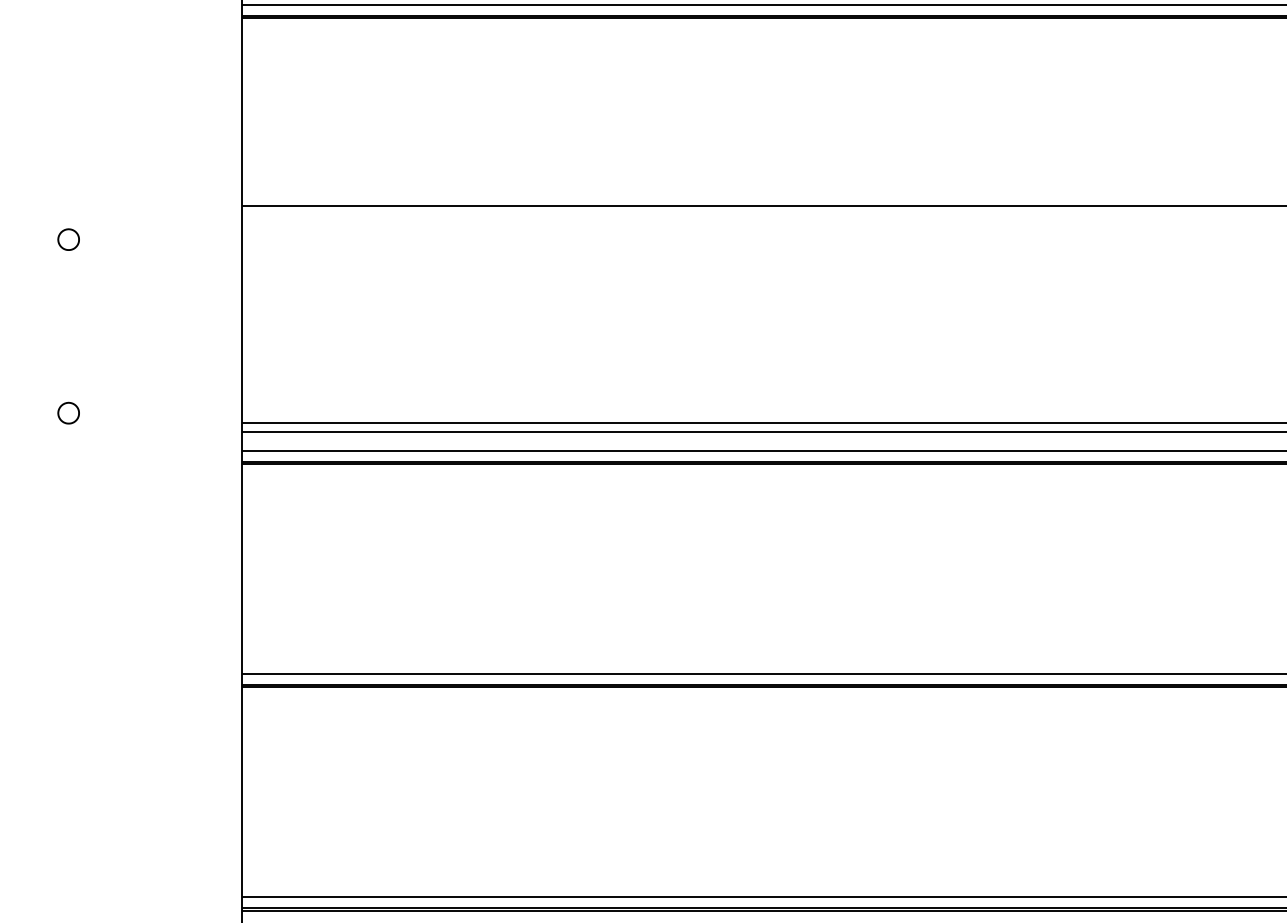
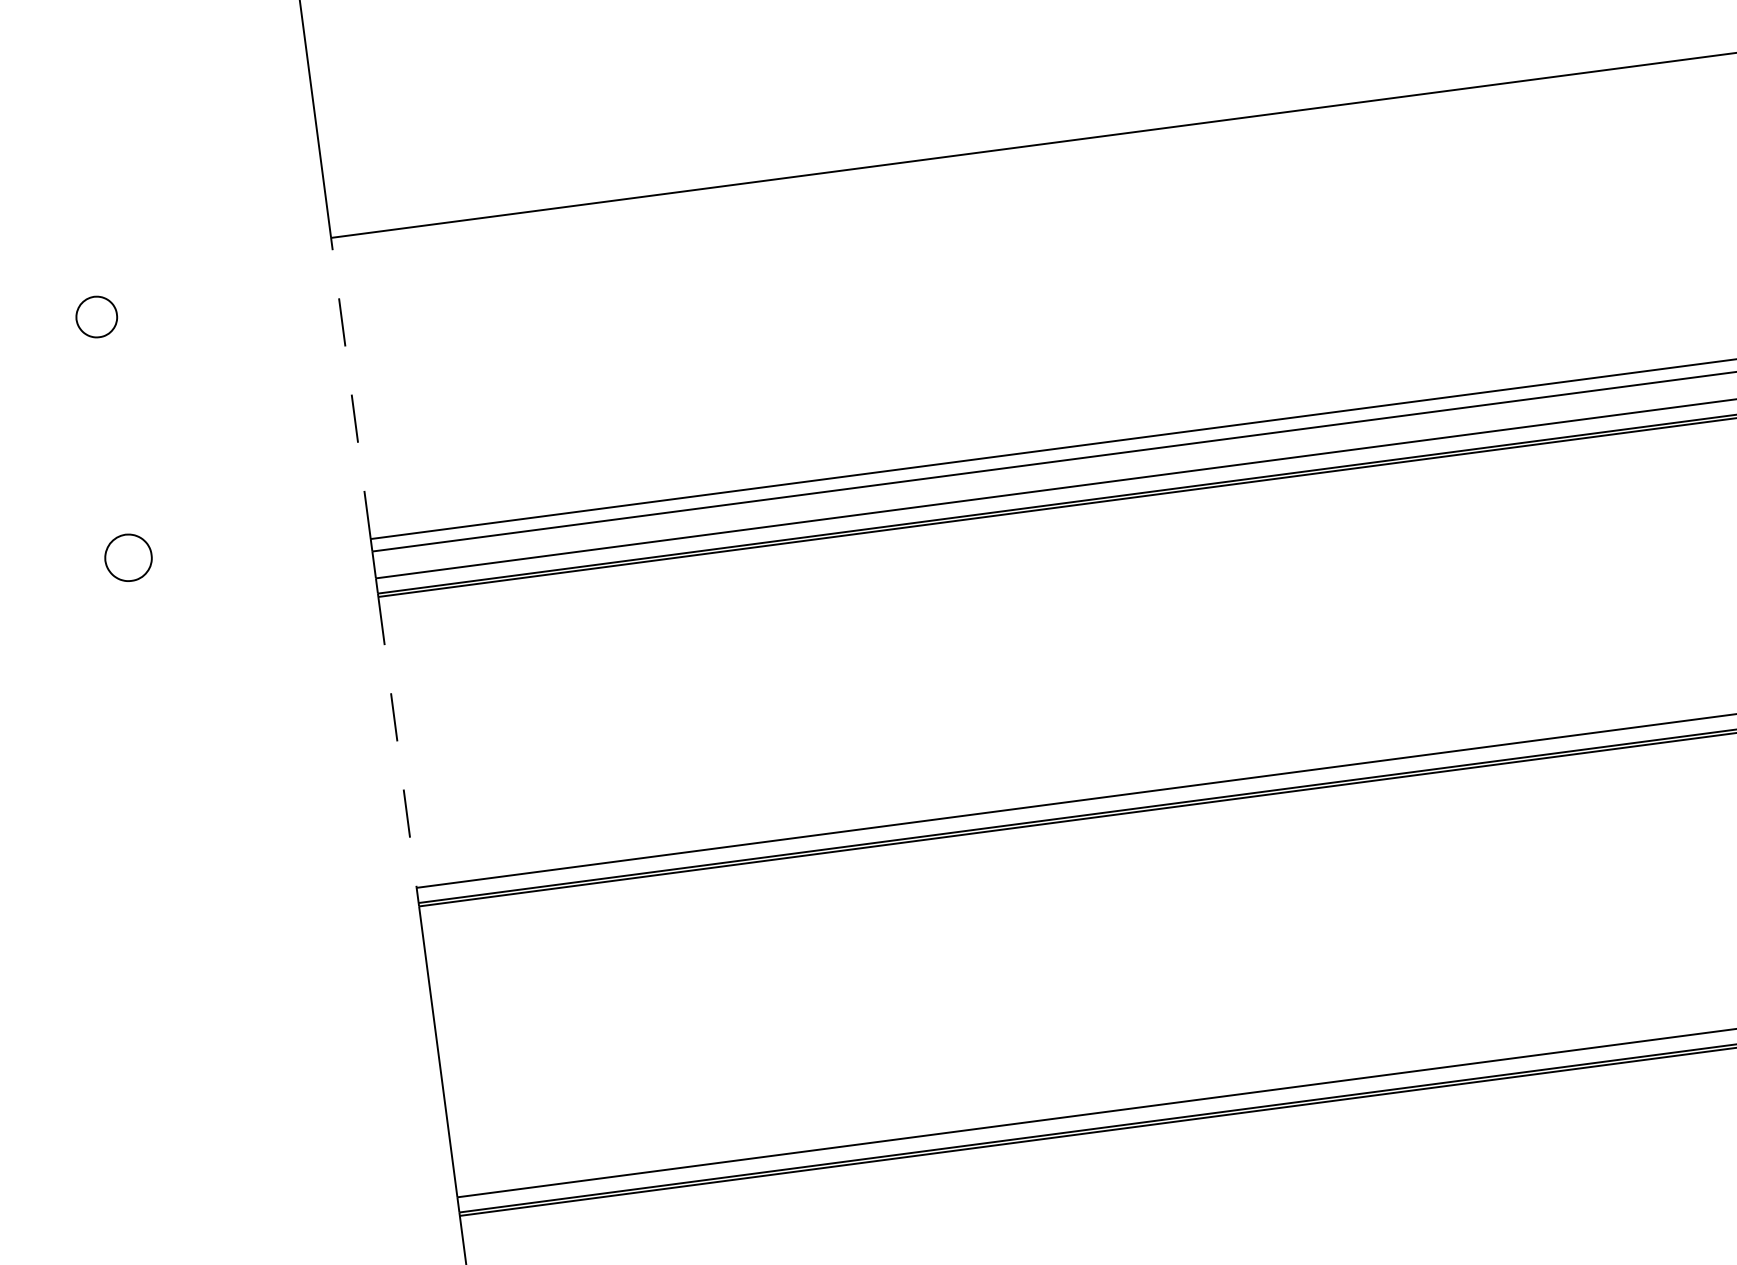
part: (68, 239) -> (96, 316), size x1.4
line: (242, 314) -> (351, 389), solid -> dashed
part: (68, 412) -> (127, 556), size x1.6
line: (242, 569) -> (397, 742), solid -> dashed

